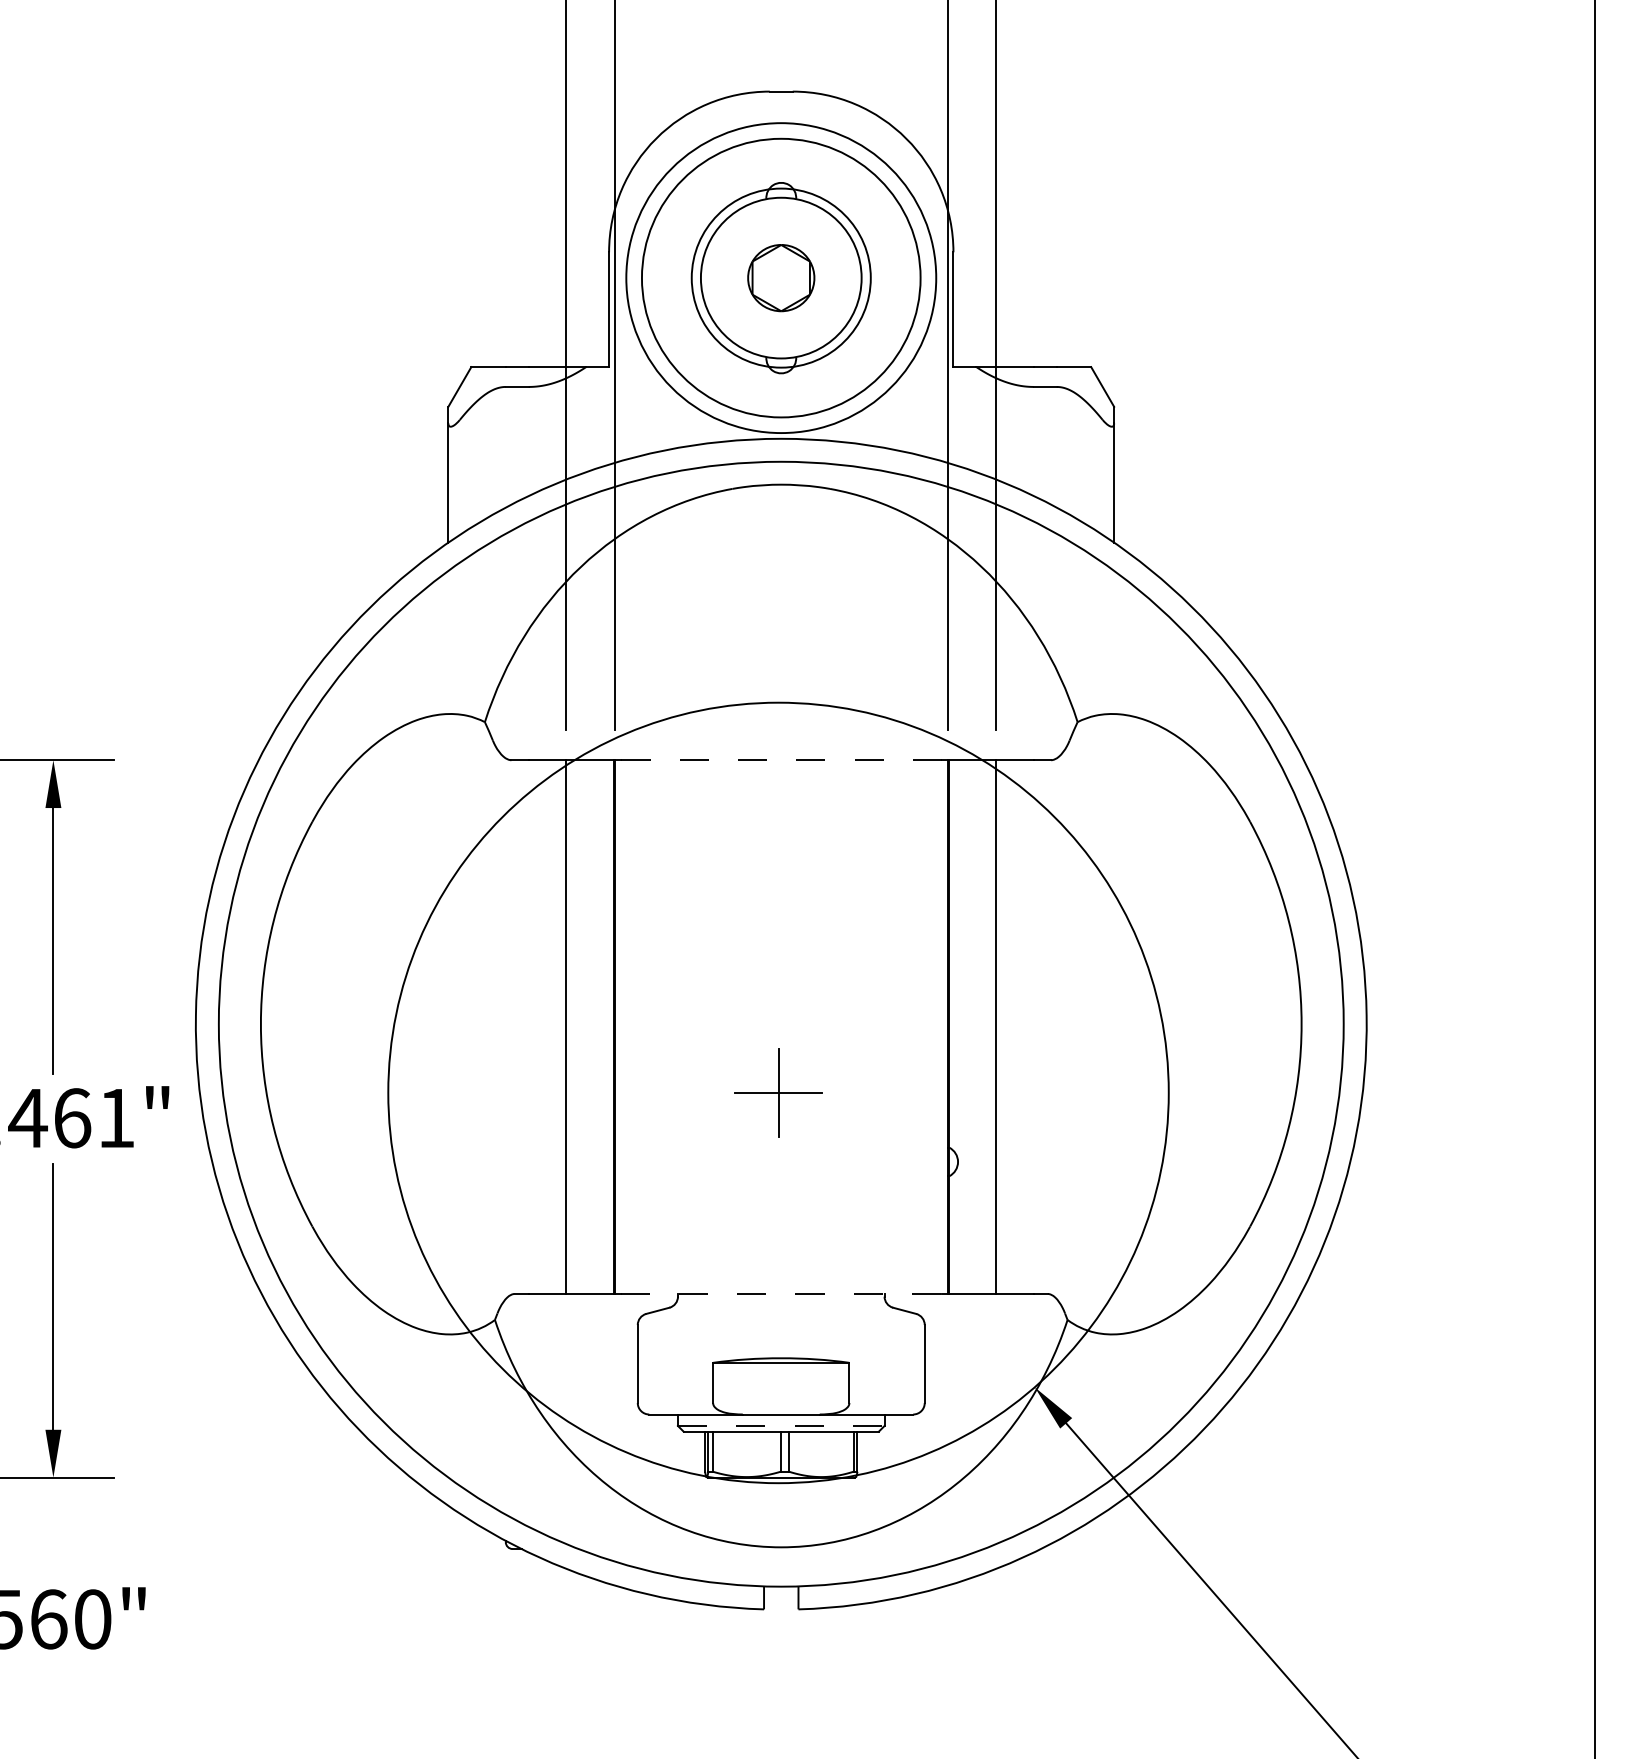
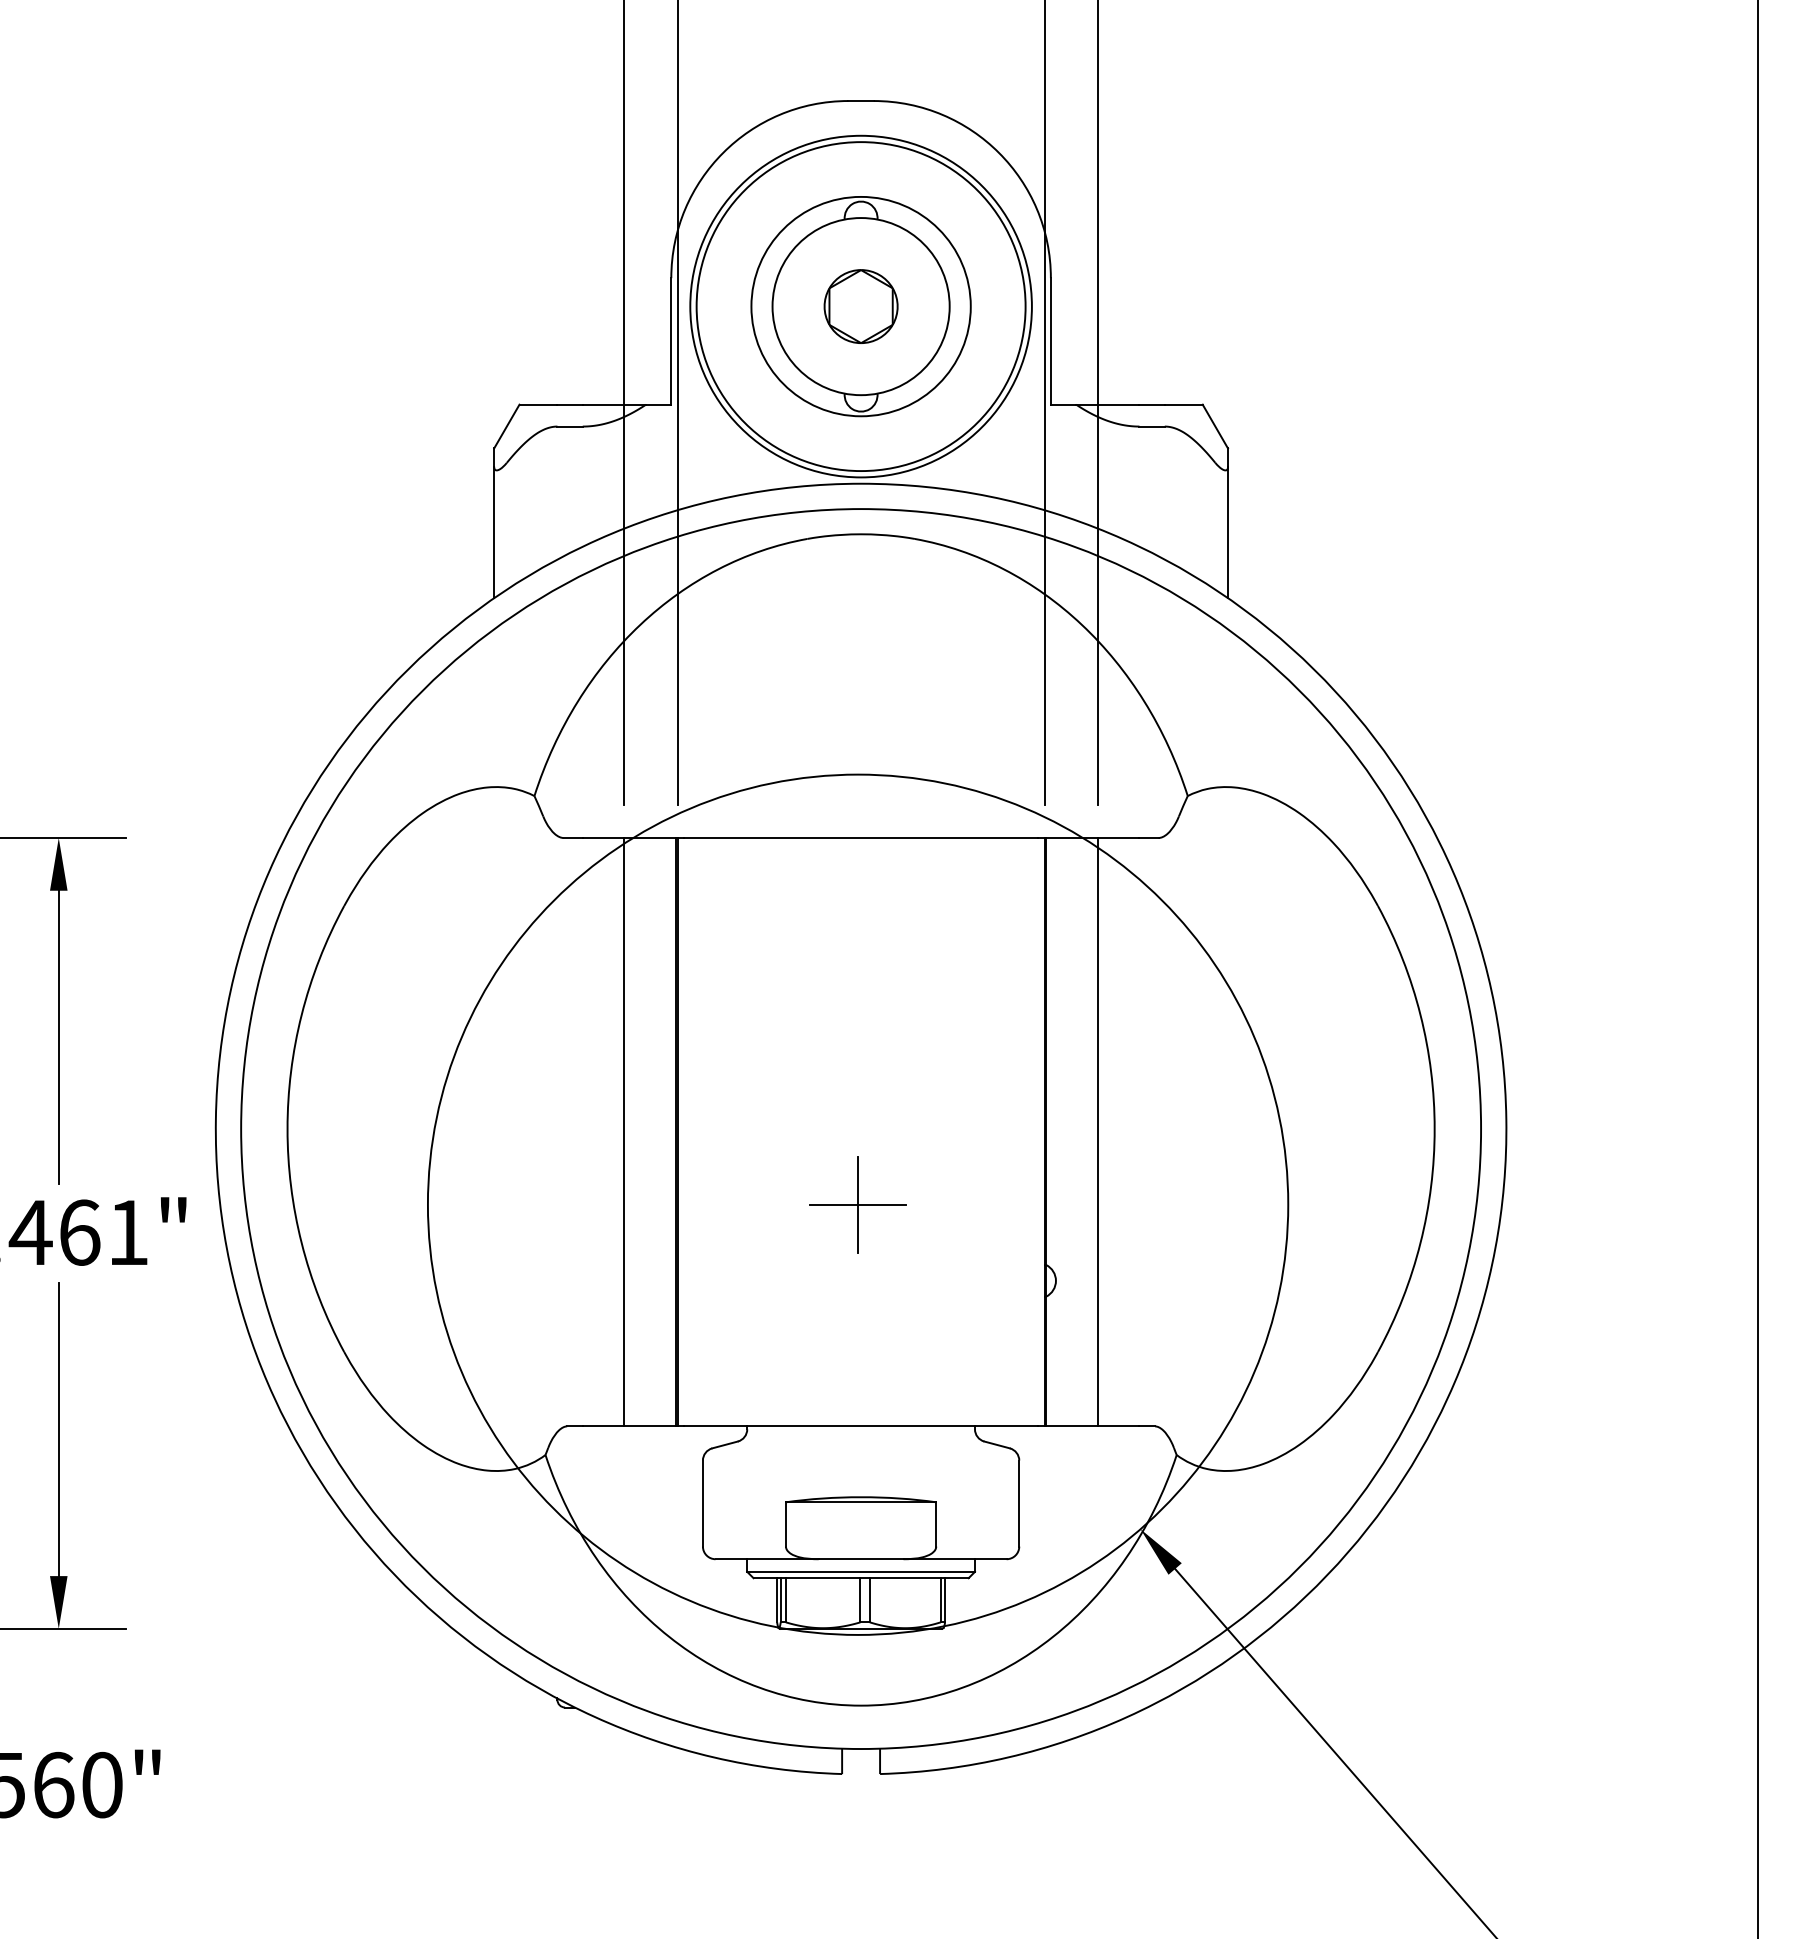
circle: (780, 278) -> (860, 306), size x0.71
circle: (780, 278) -> (860, 306), size x1.67
line: (780, 760) -> (860, 838), dashed -> solid
line: (781, 1294) -> (861, 1426), dashed -> solid
line: (781, 1425) -> (861, 1571), dashed -> solid

